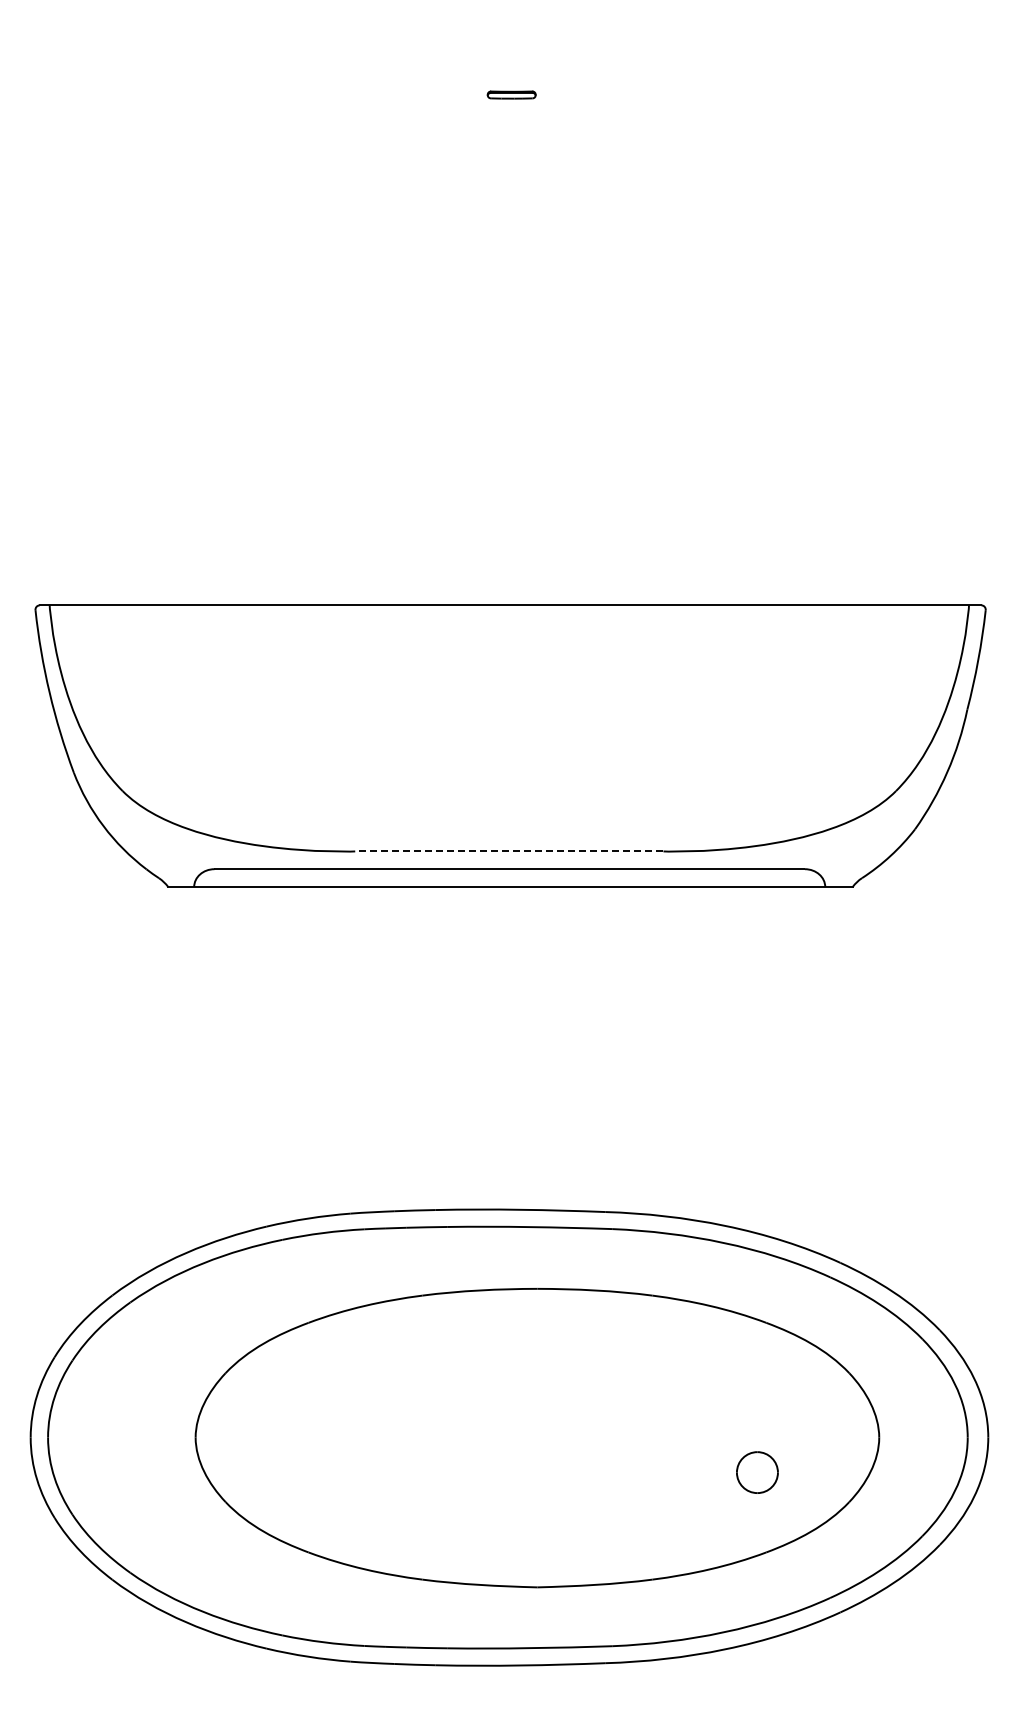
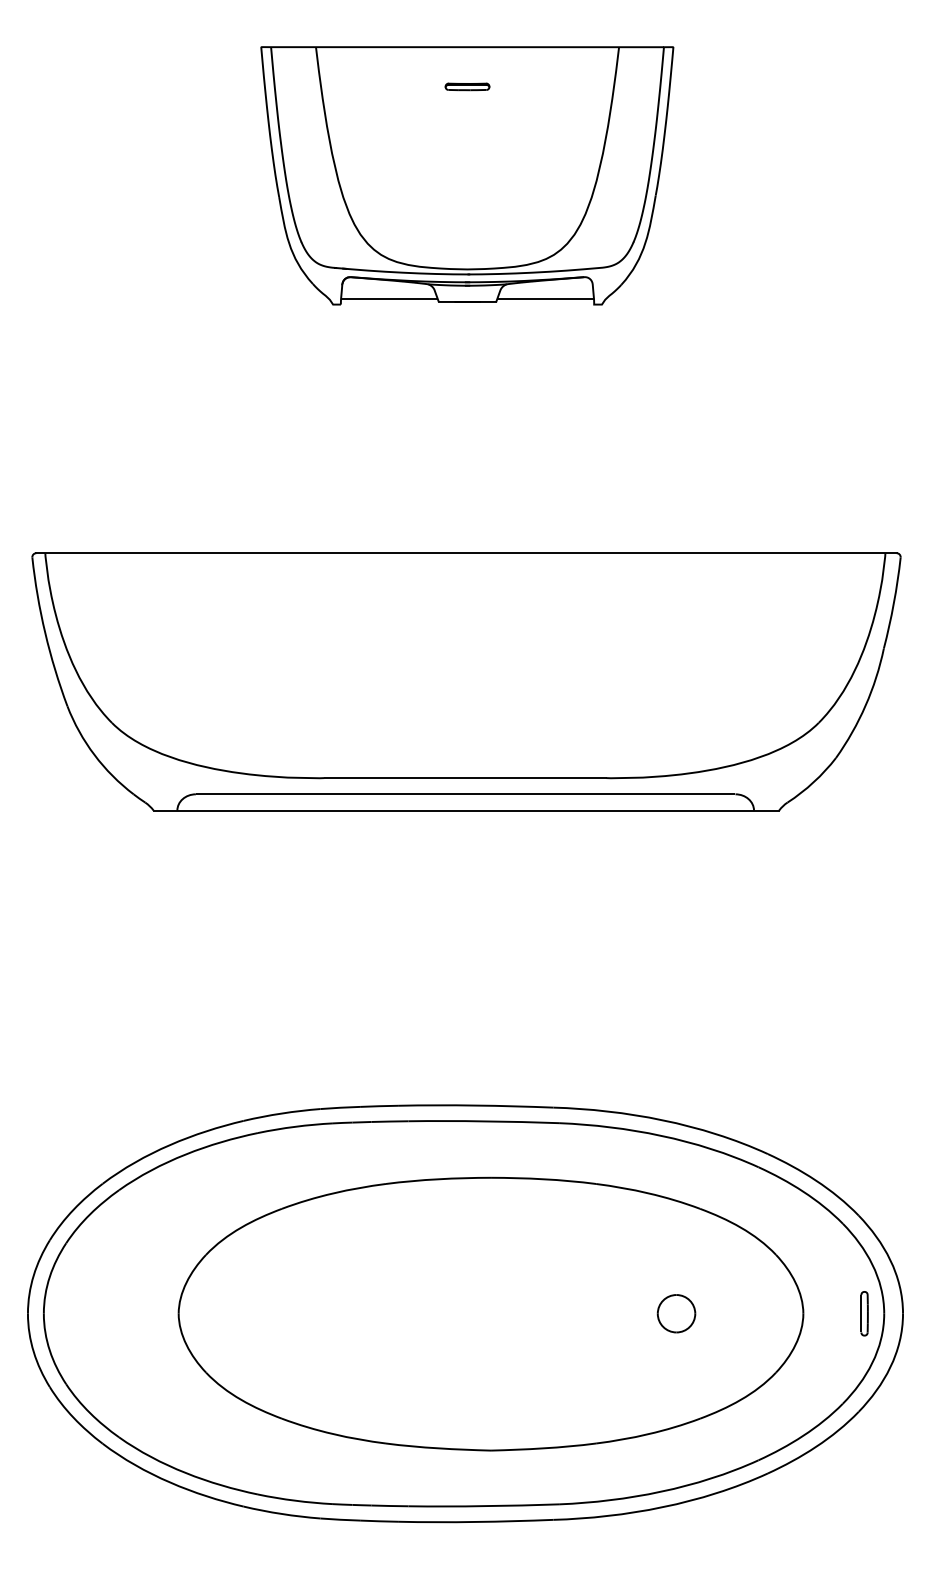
part: (511, 192) -> (467, 175), added
line: (508, 851) -> (464, 778), dashed -> solid
part: (945, 1437) -> (863, 1313), added
part: (757, 1472) -> (676, 1313), moved

